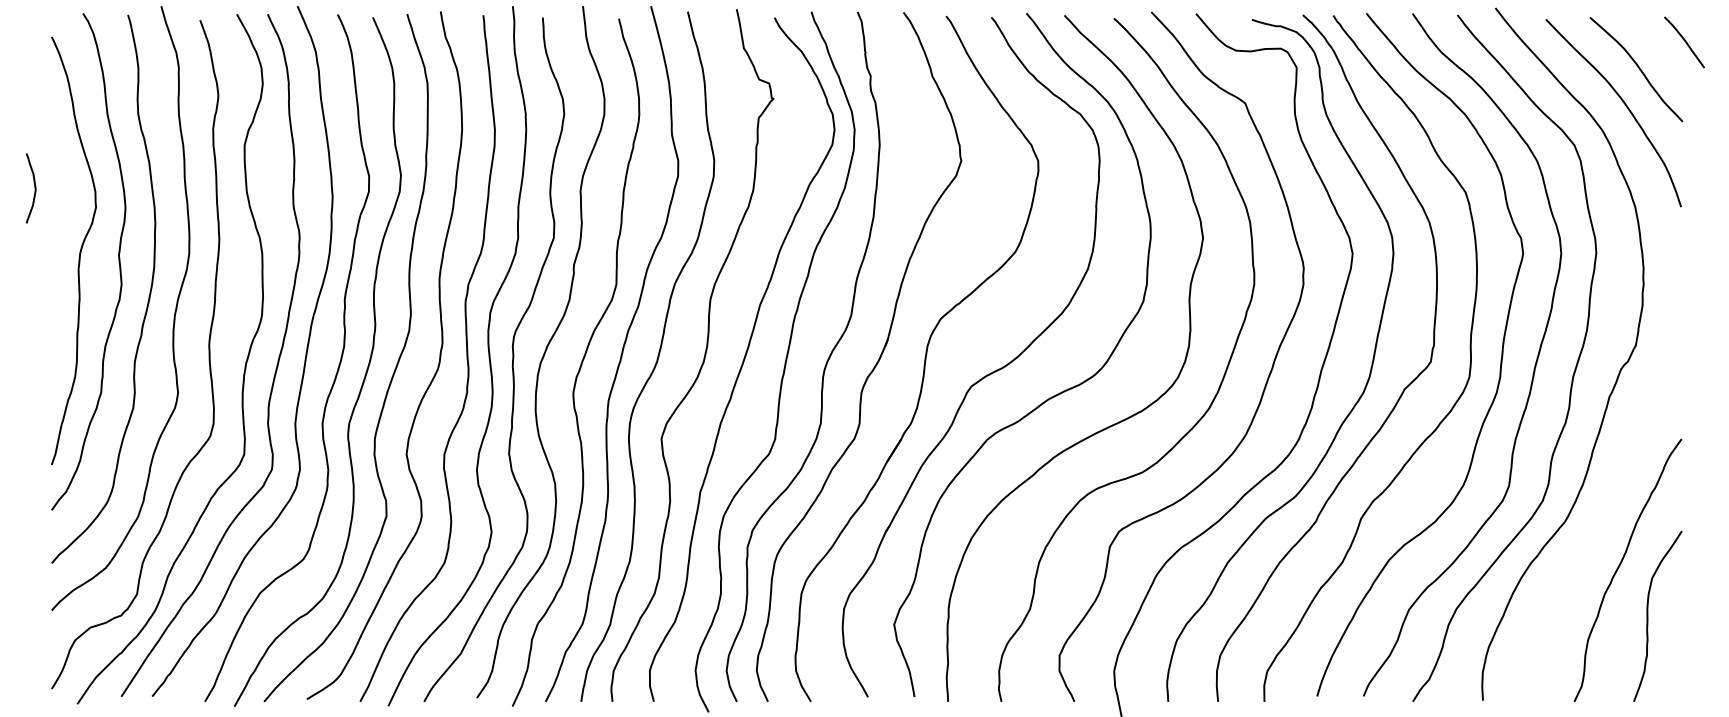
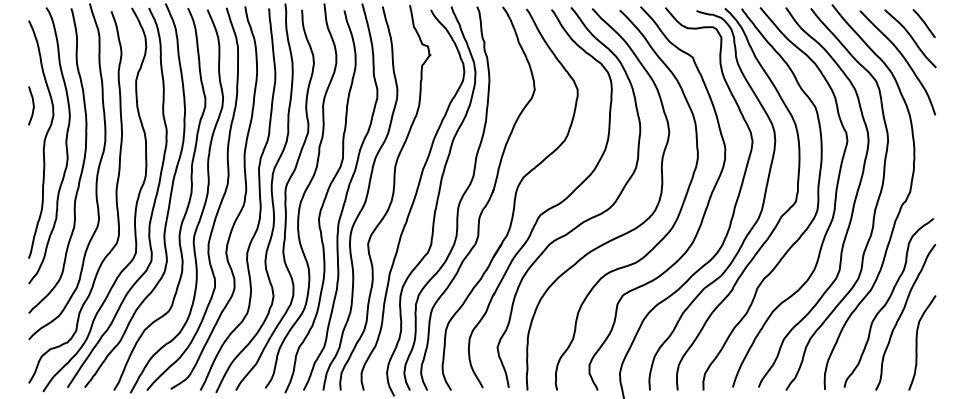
line: (1683, 42) -> (923, 23), moved
curve: (33, 187) -> (32, 105), moved
curve: (1596, 541) -> (888, 301), added

